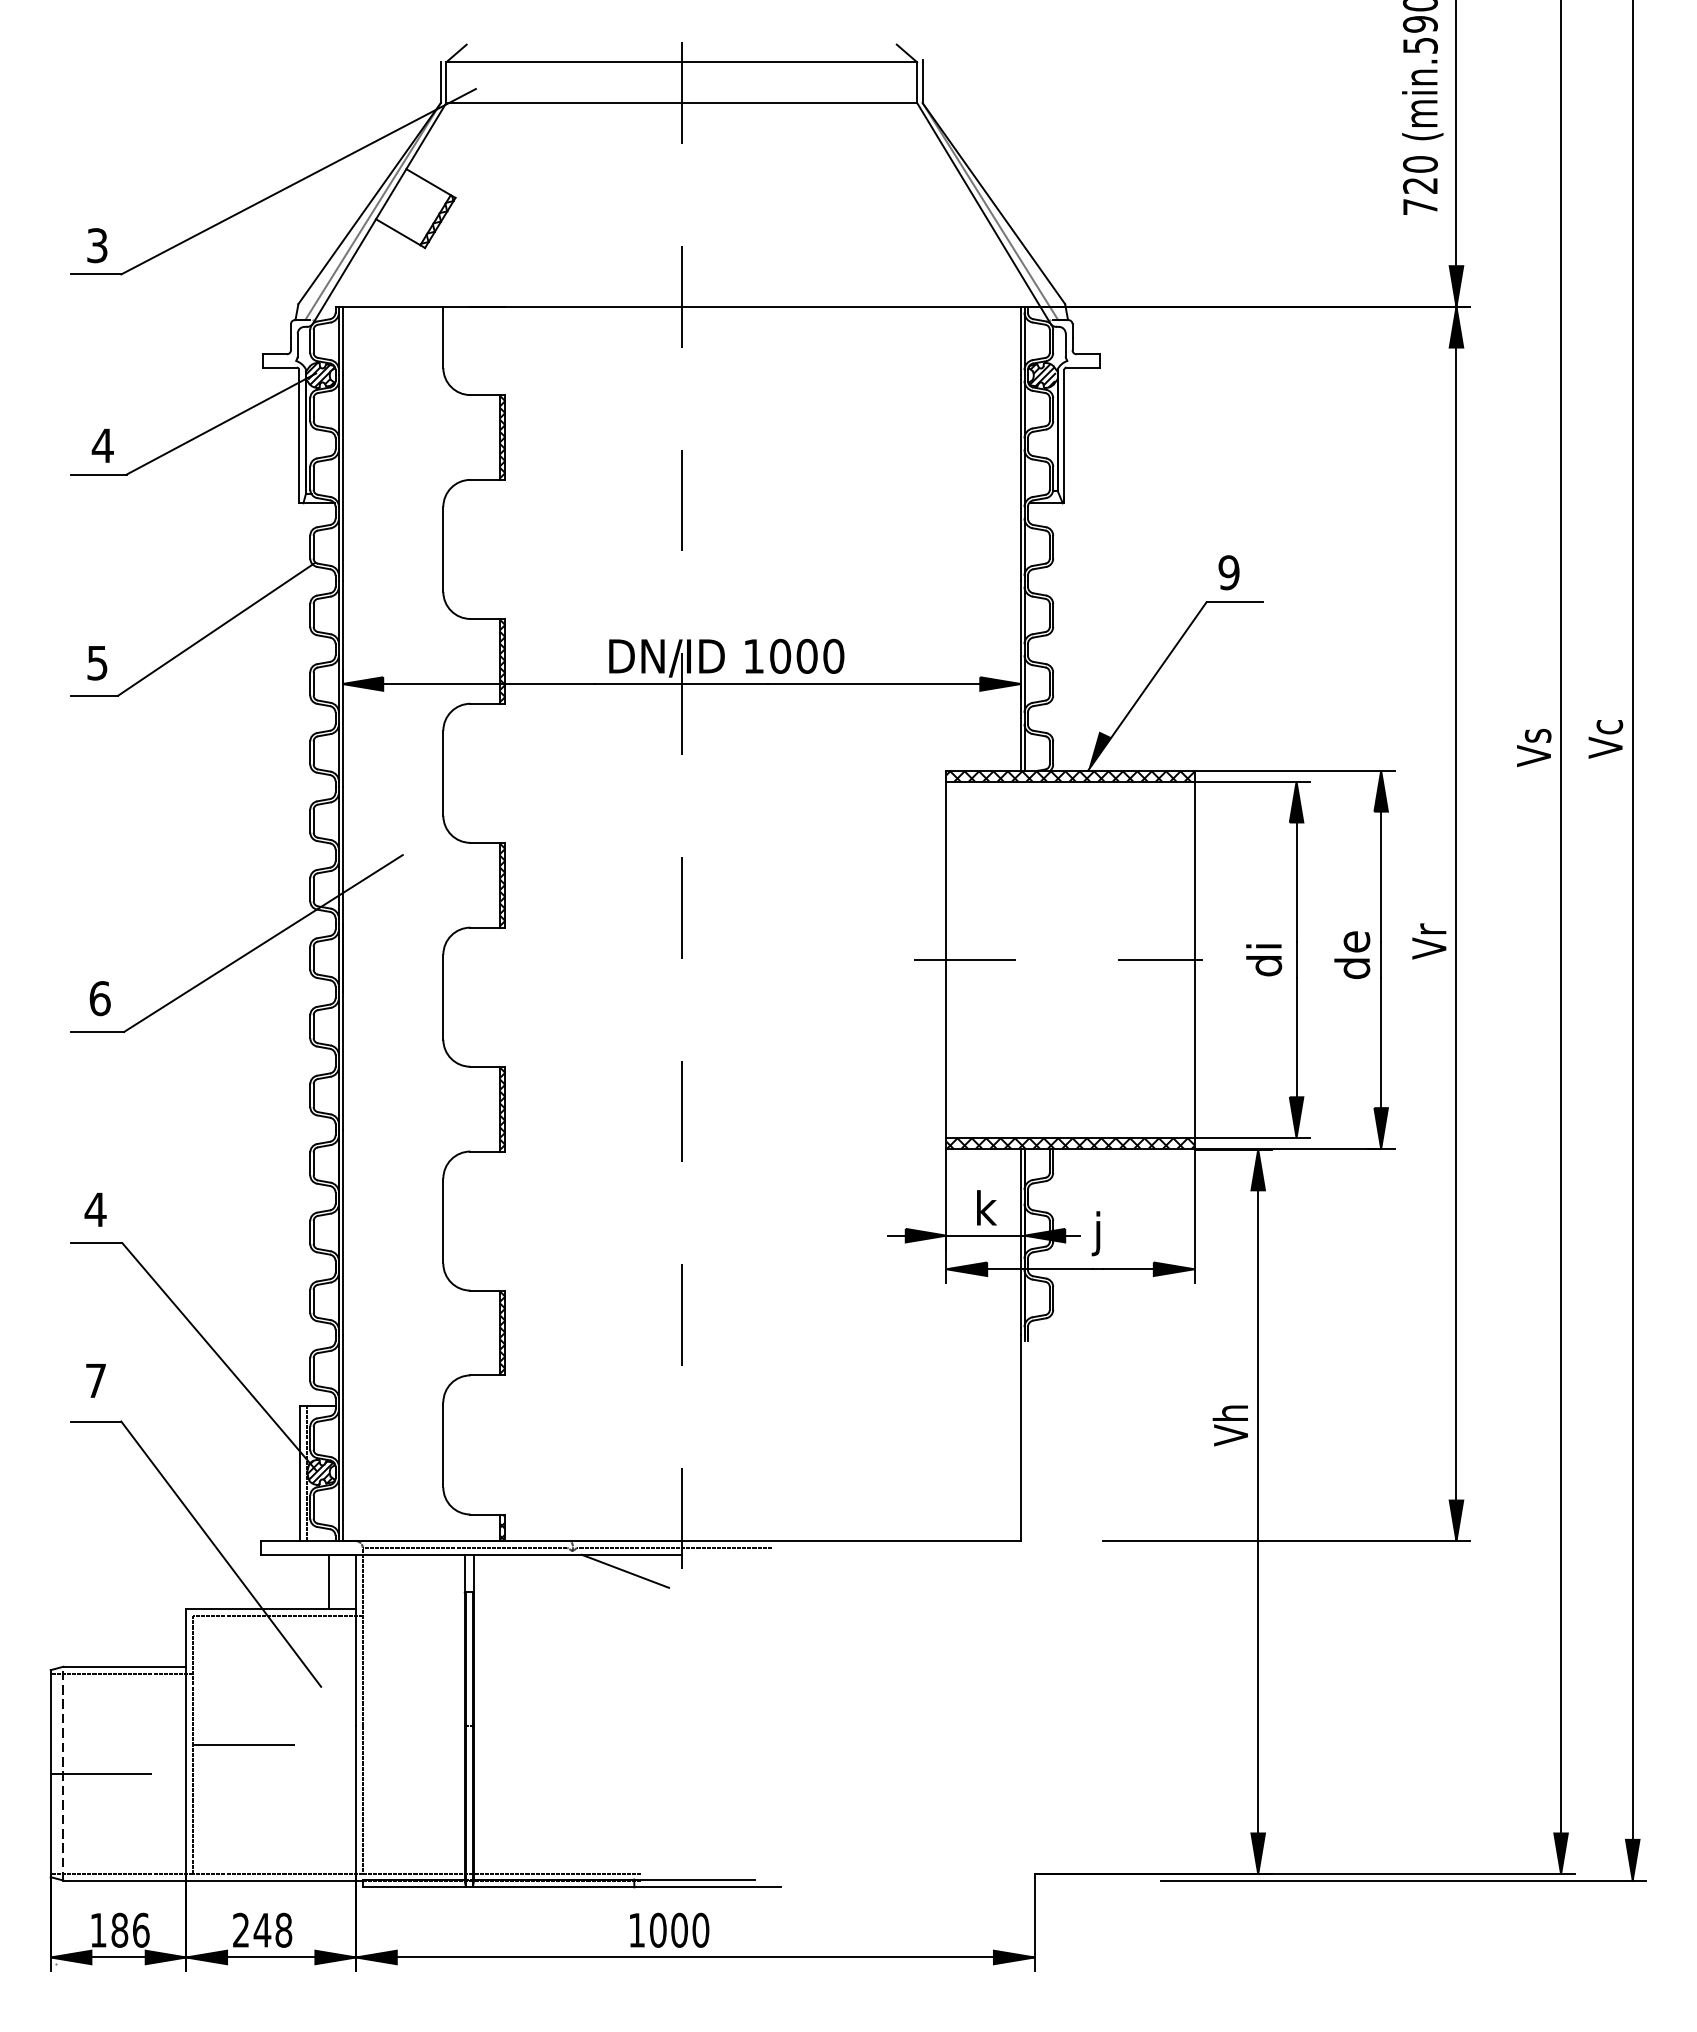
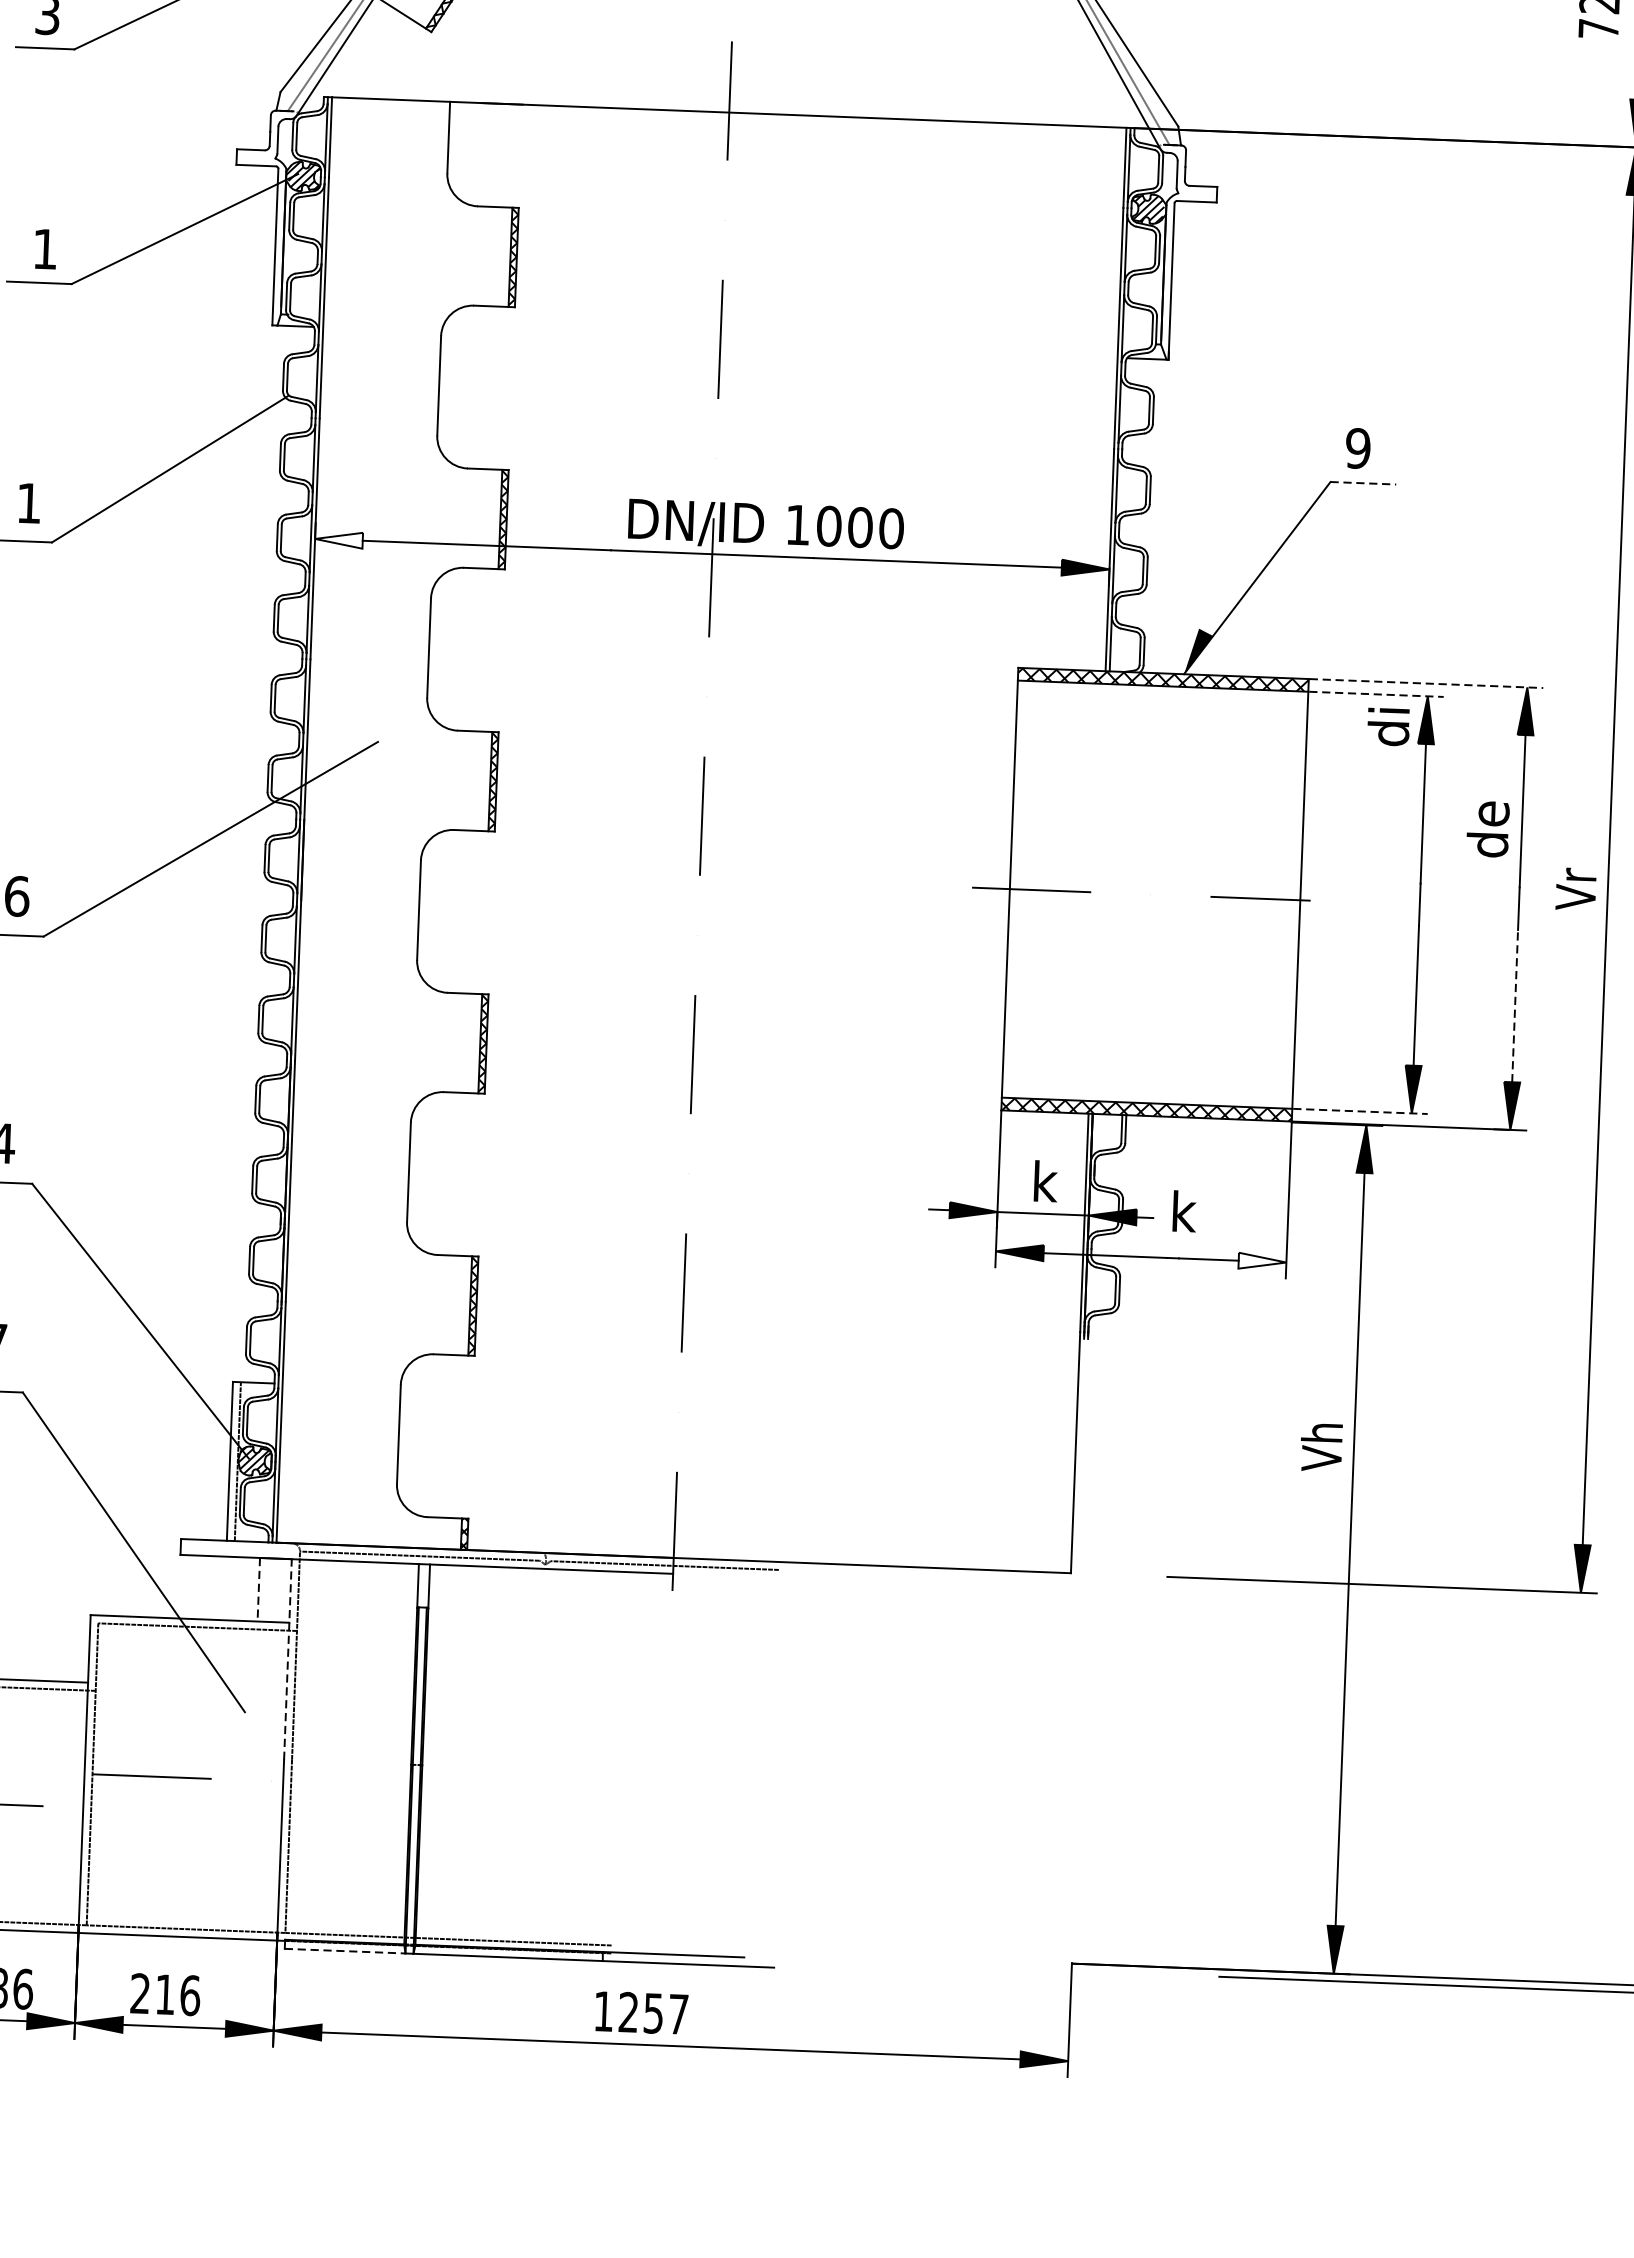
text: (102, 445) -> (44, 248), 4 -> 1
line: (1235, 602) -> (1364, 483), solid -> dashed
text: (97, 663) -> (29, 503), 5 -> 1
fill: (362, 683) -> (338, 539), removed
line: (1295, 770) -> (1427, 683), solid -> dashed
line: (1253, 781) -> (1377, 694), solid -> dashed
text: (1352, 954) -> (1488, 828), moved
text: (1264, 960) -> (1389, 727), moved
line: (1381, 1042) -> (1515, 1005), solid -> dashed
line: (1253, 1137) -> (1361, 1110), solid -> dashed
text: (1103, 1233) -> (1181, 1216), j -> k
fill: (1173, 1269) -> (1261, 1261), removed
line: (625, 1570) -> (606, 1589), removed
line: (328, 1582) -> (258, 1590), solid -> dashed
line: (356, 1640) -> (288, 1659), solid -> dashed
line: (414, 1887) -> (345, 1951), solid -> dashed
text: (272, 1929) -> (177, 1994), 248 -> 216
text: (679, 1929) -> (653, 2012), 1000 -> 1257

